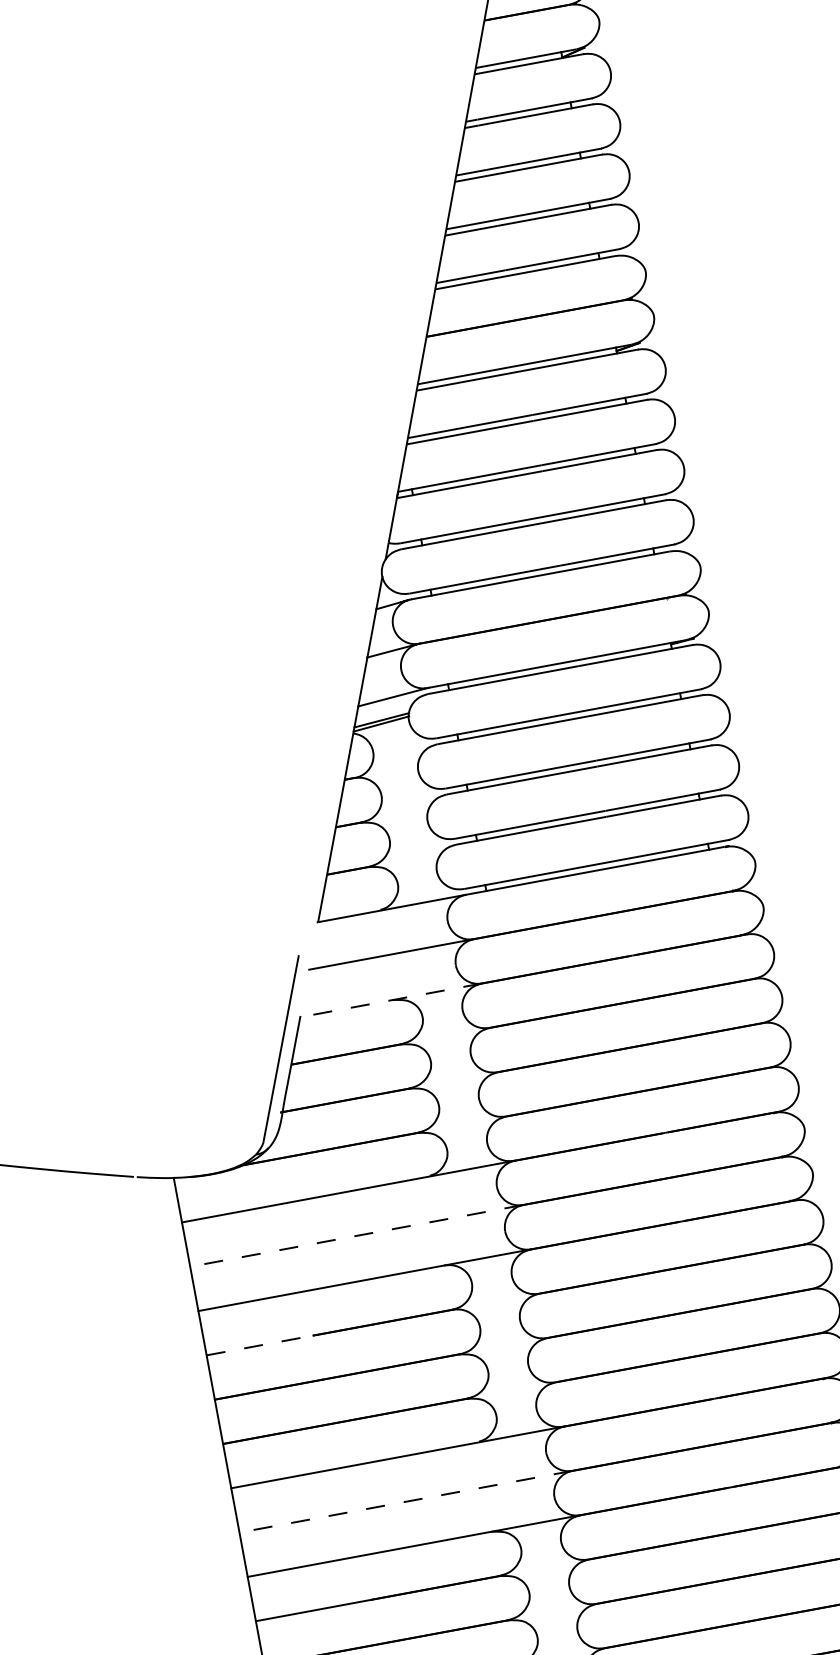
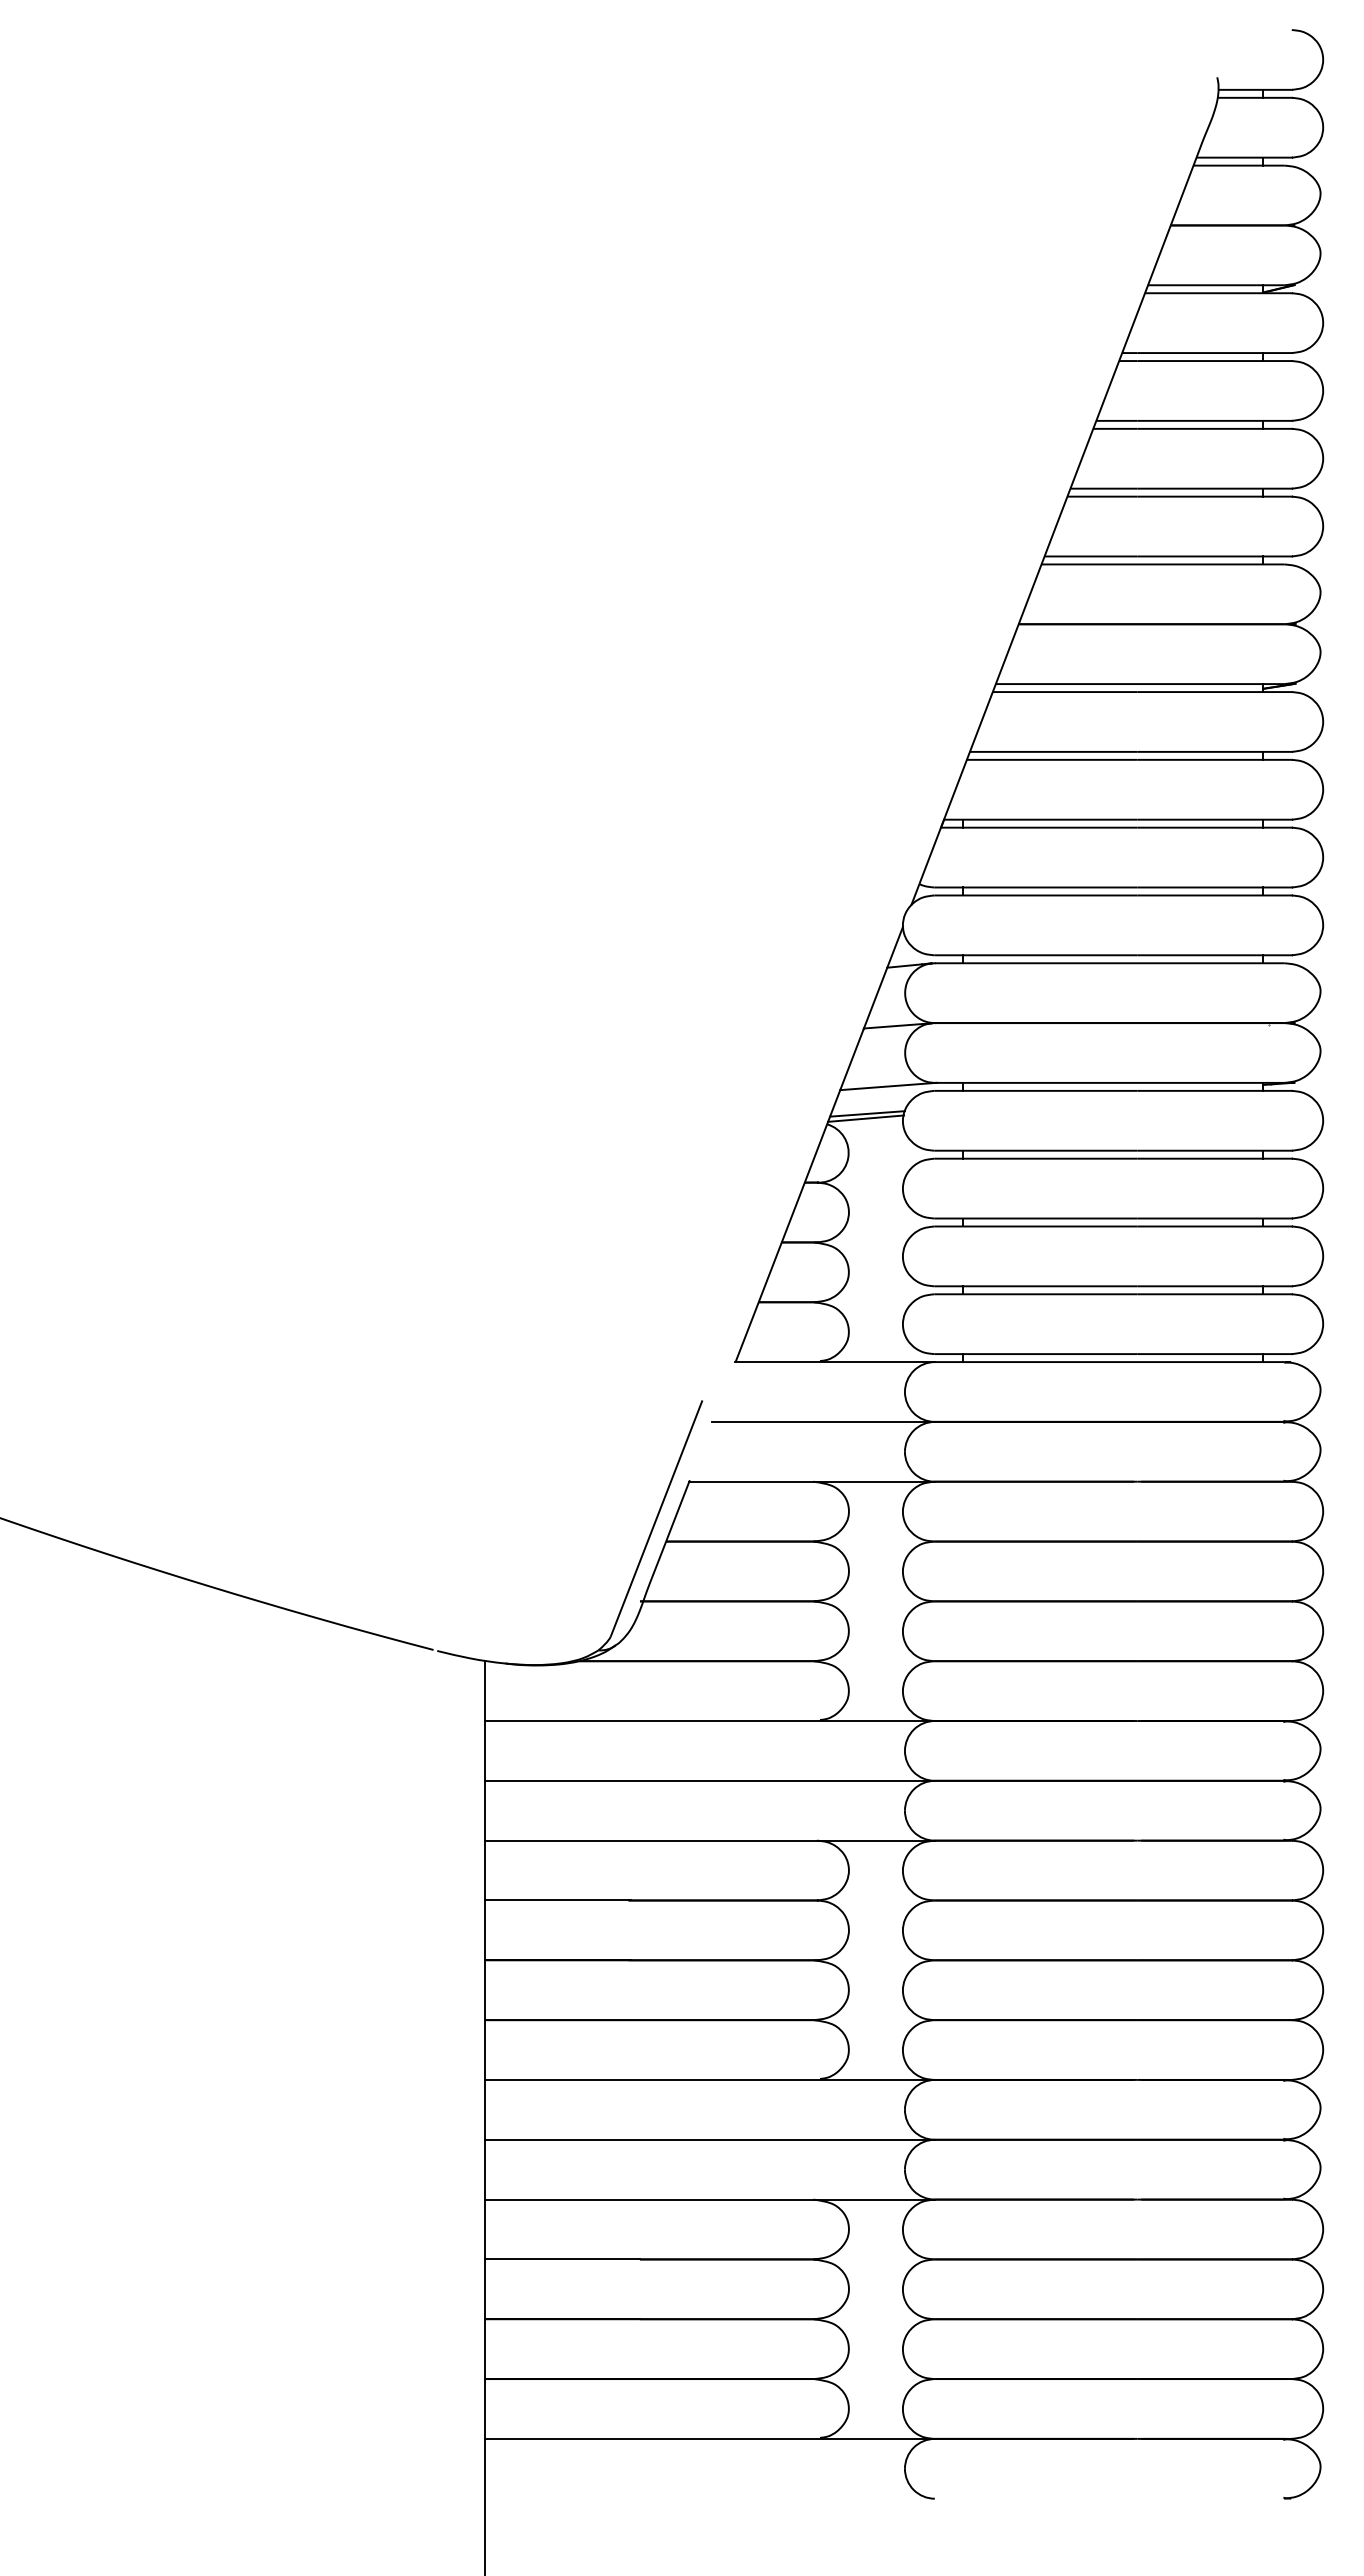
line: (391, 1000) -> (812, 1481), dashed -> solid
line: (357, 1235) -> (710, 1780), dashed -> solid
line: (260, 1345) -> (557, 1900), dashed -> solid
line: (406, 1501) -> (710, 2139), dashed -> solid

